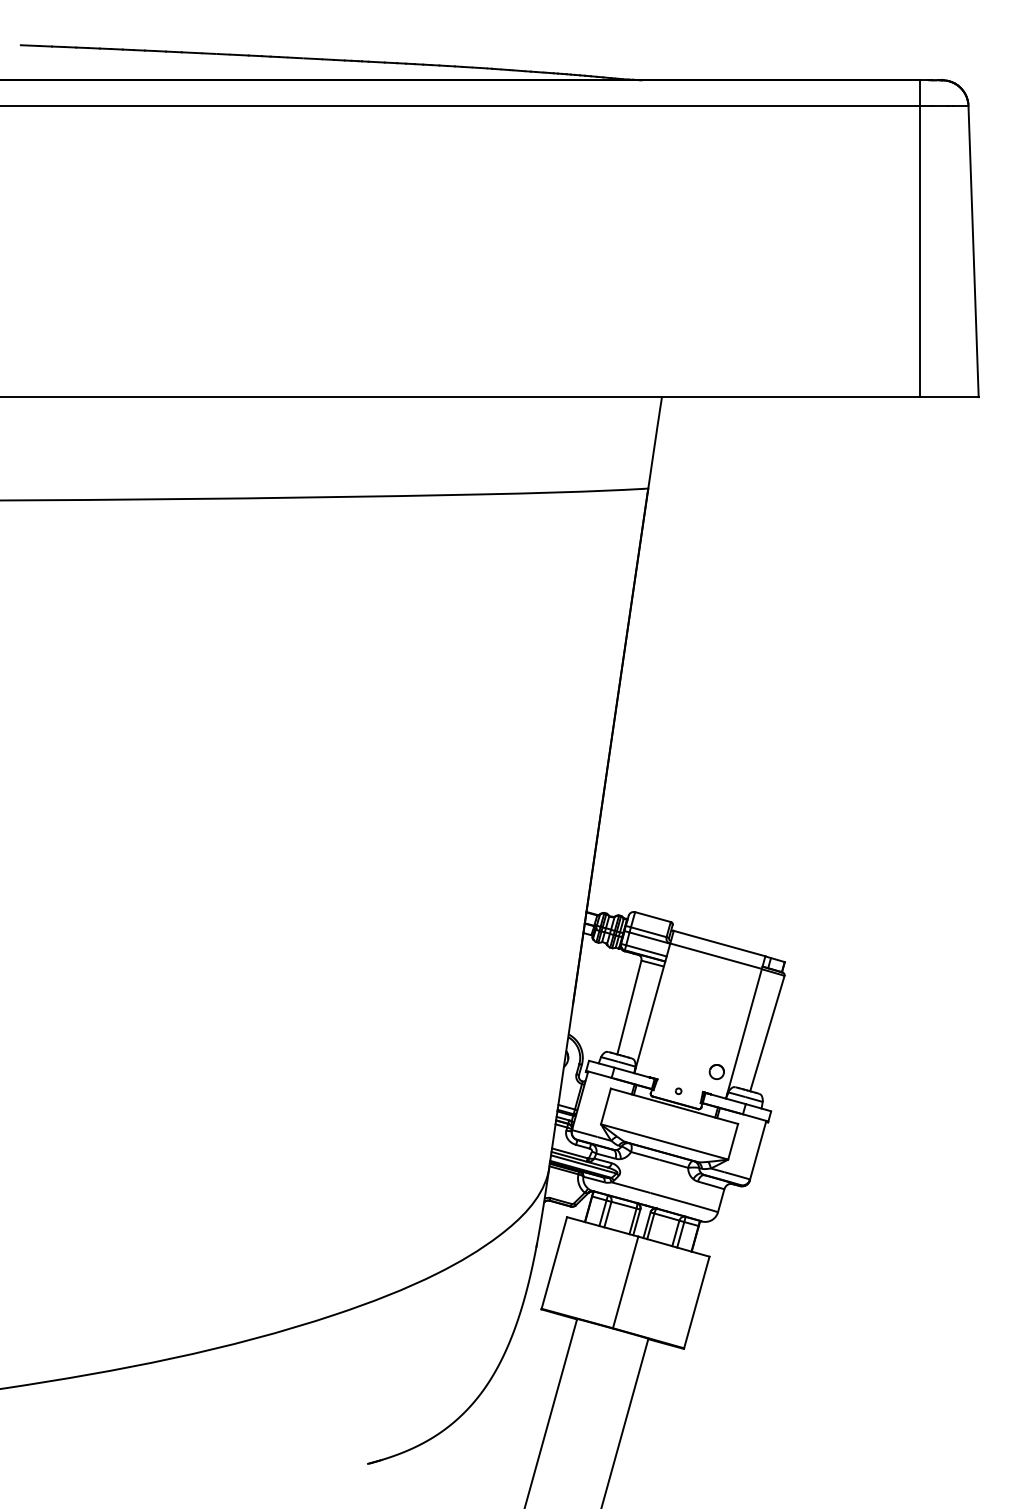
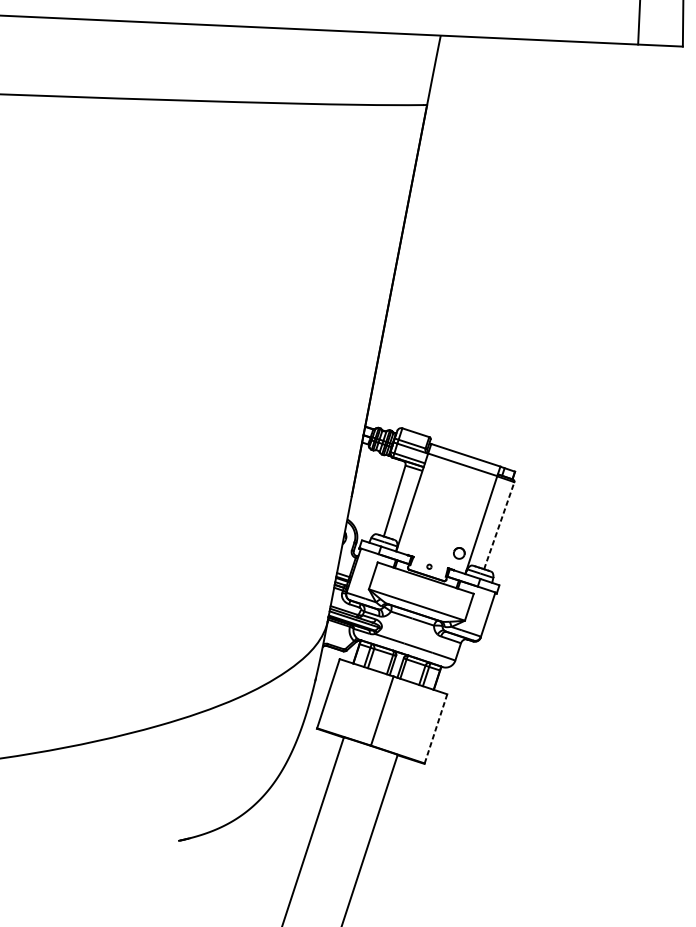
line: (767, 1033) -> (499, 525), solid -> dashed
line: (696, 1302) -> (435, 728), solid -> dashed

